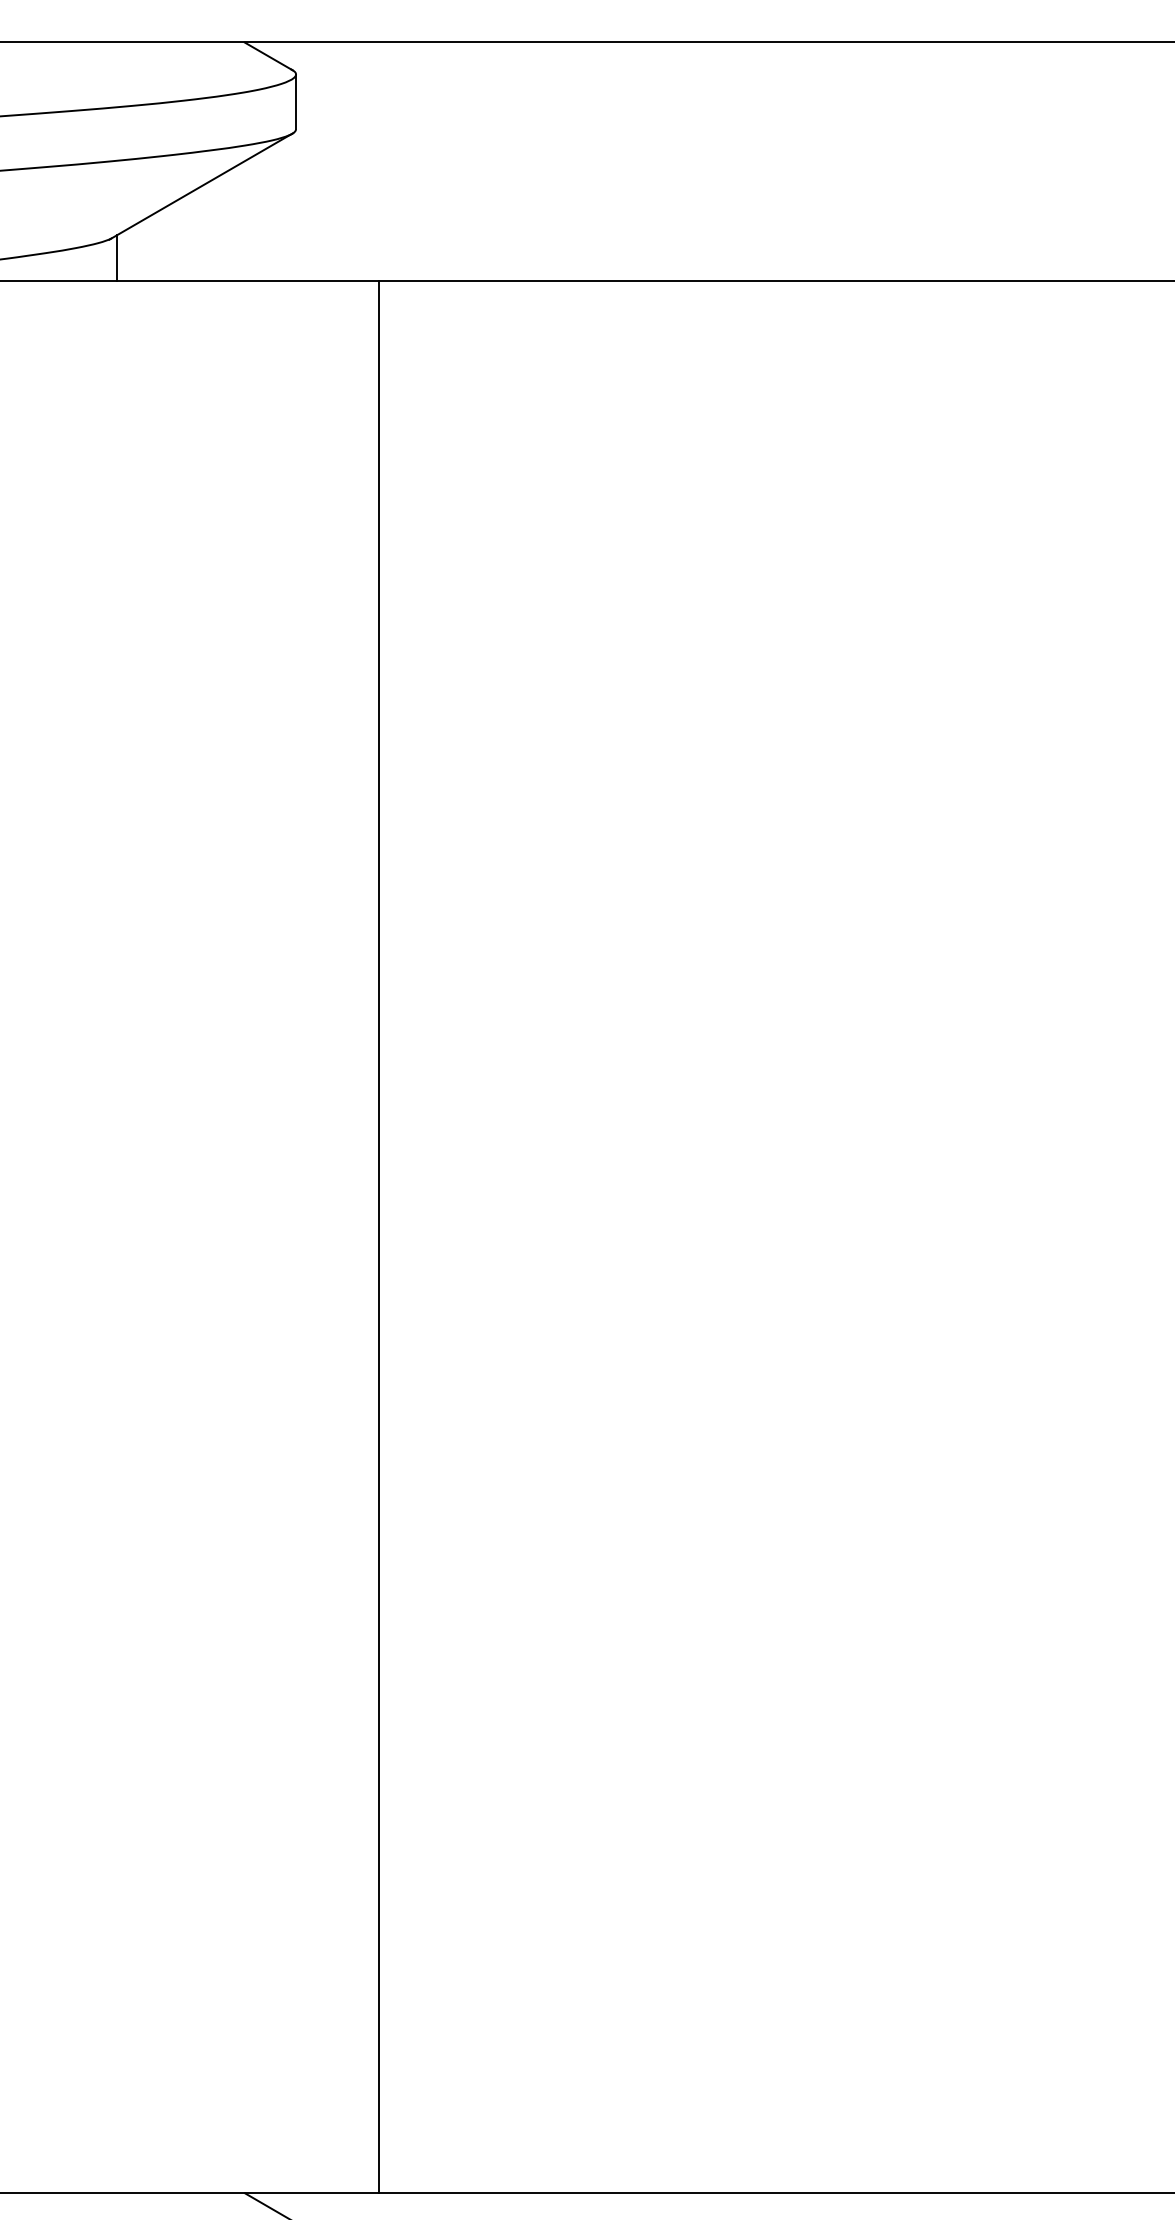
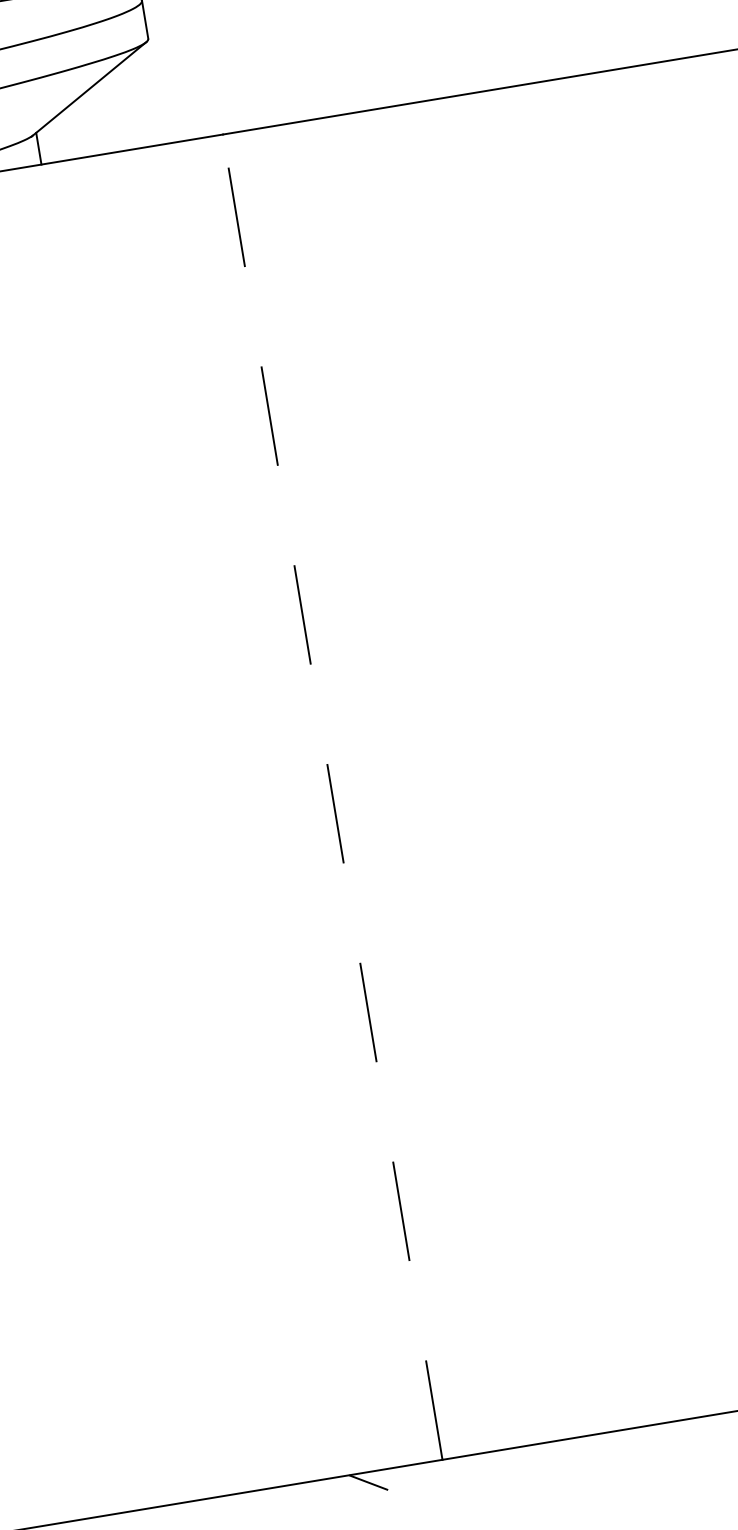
line: (378, 1236) -> (332, 796), solid -> dashed

